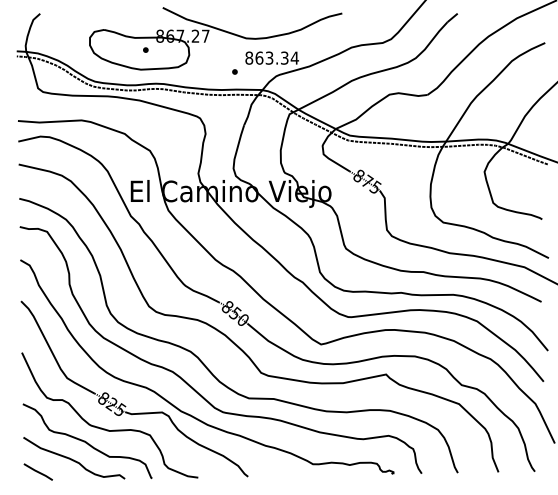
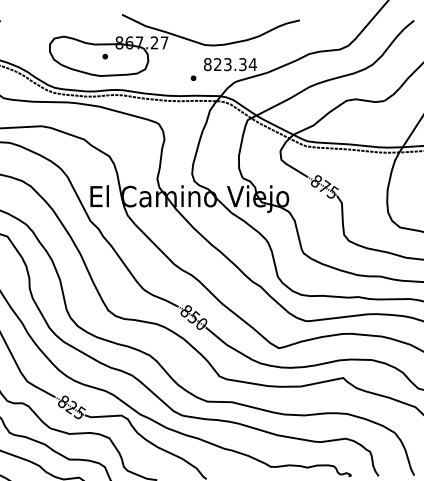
text: (259, 57) -> (217, 63), 863.34 -> 823.34

